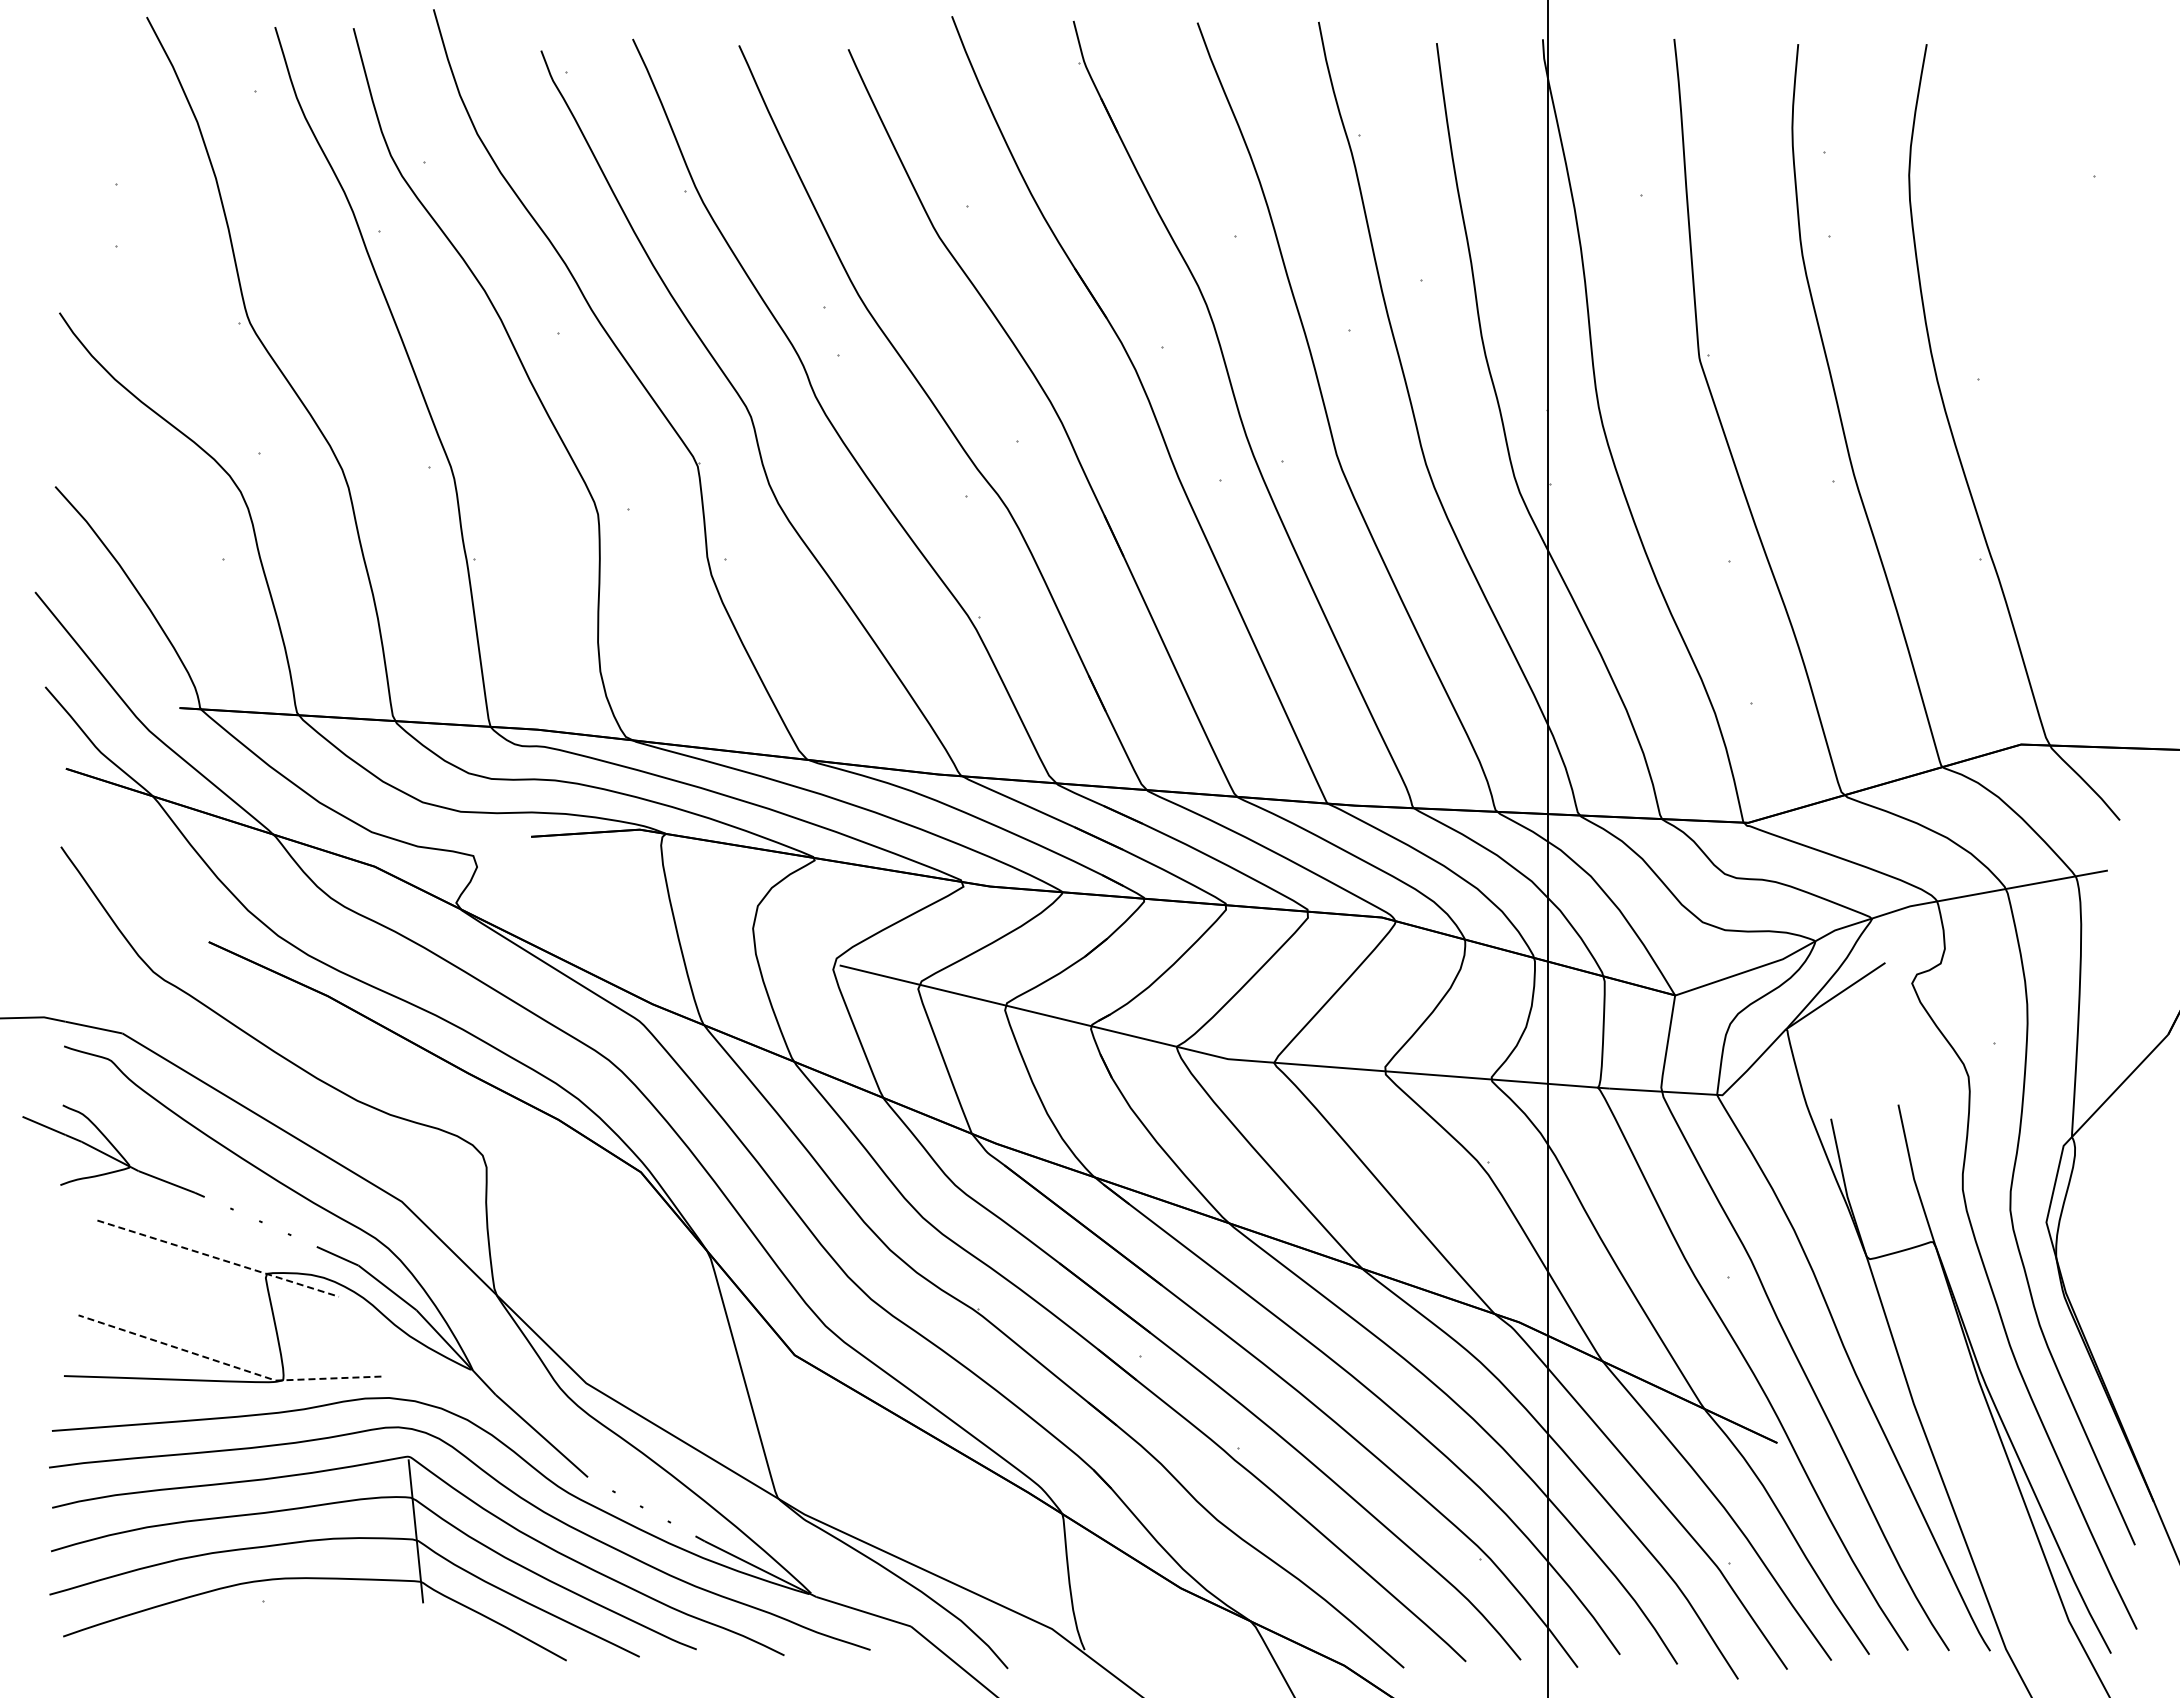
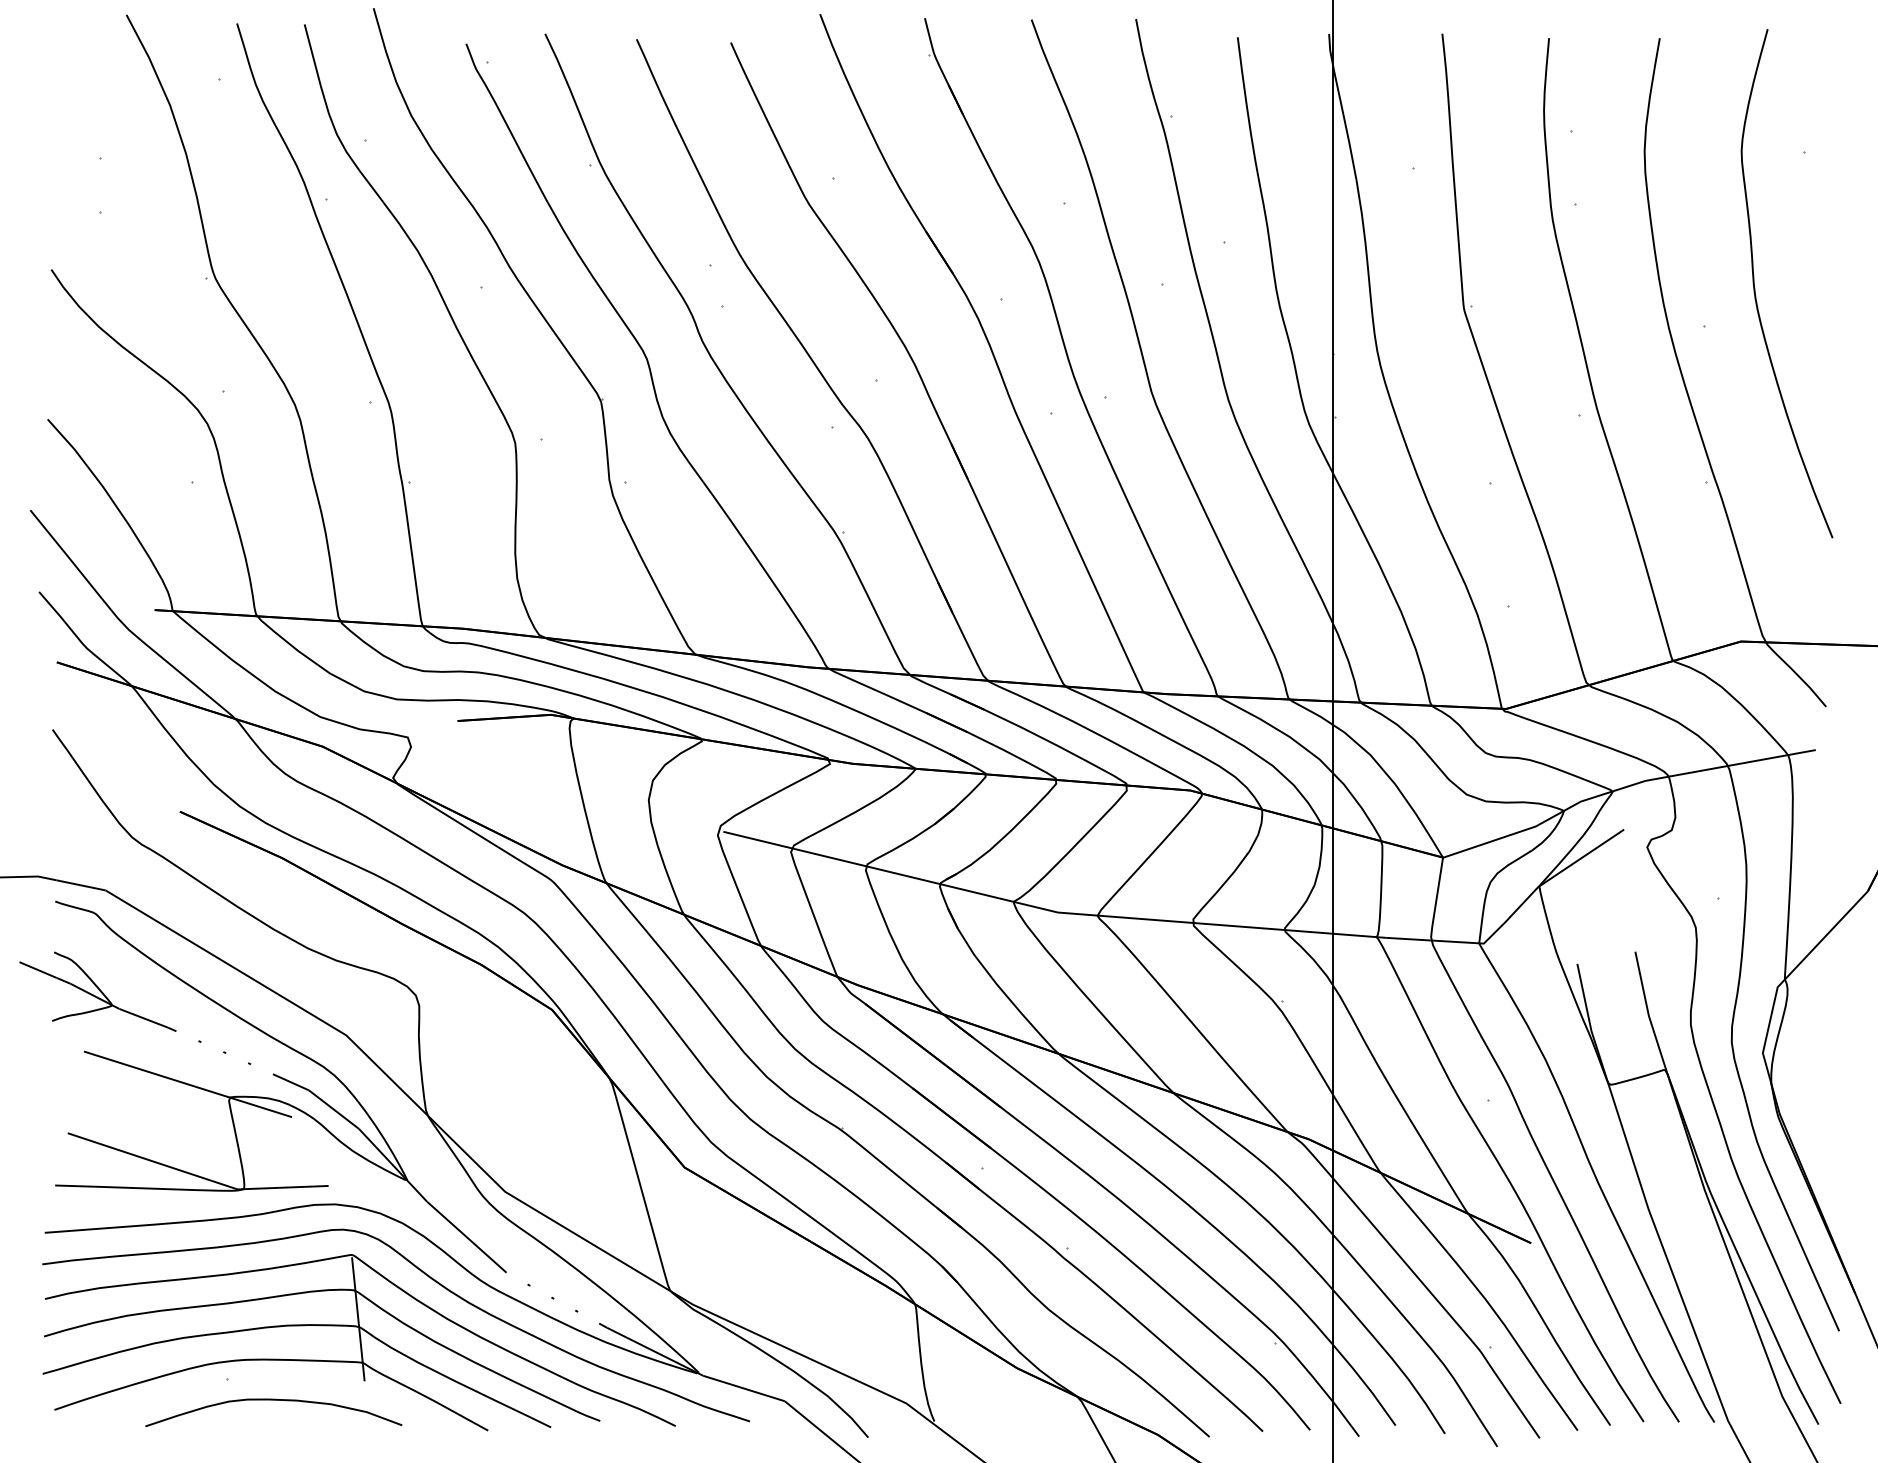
curve: (2037, 332) -> (1755, 286), added
line: (218, 1258) -> (188, 1084), dashed -> solid
line: (227, 1364) -> (196, 1175), dashed -> solid
curve: (317, 1625) -> (273, 1400), added

